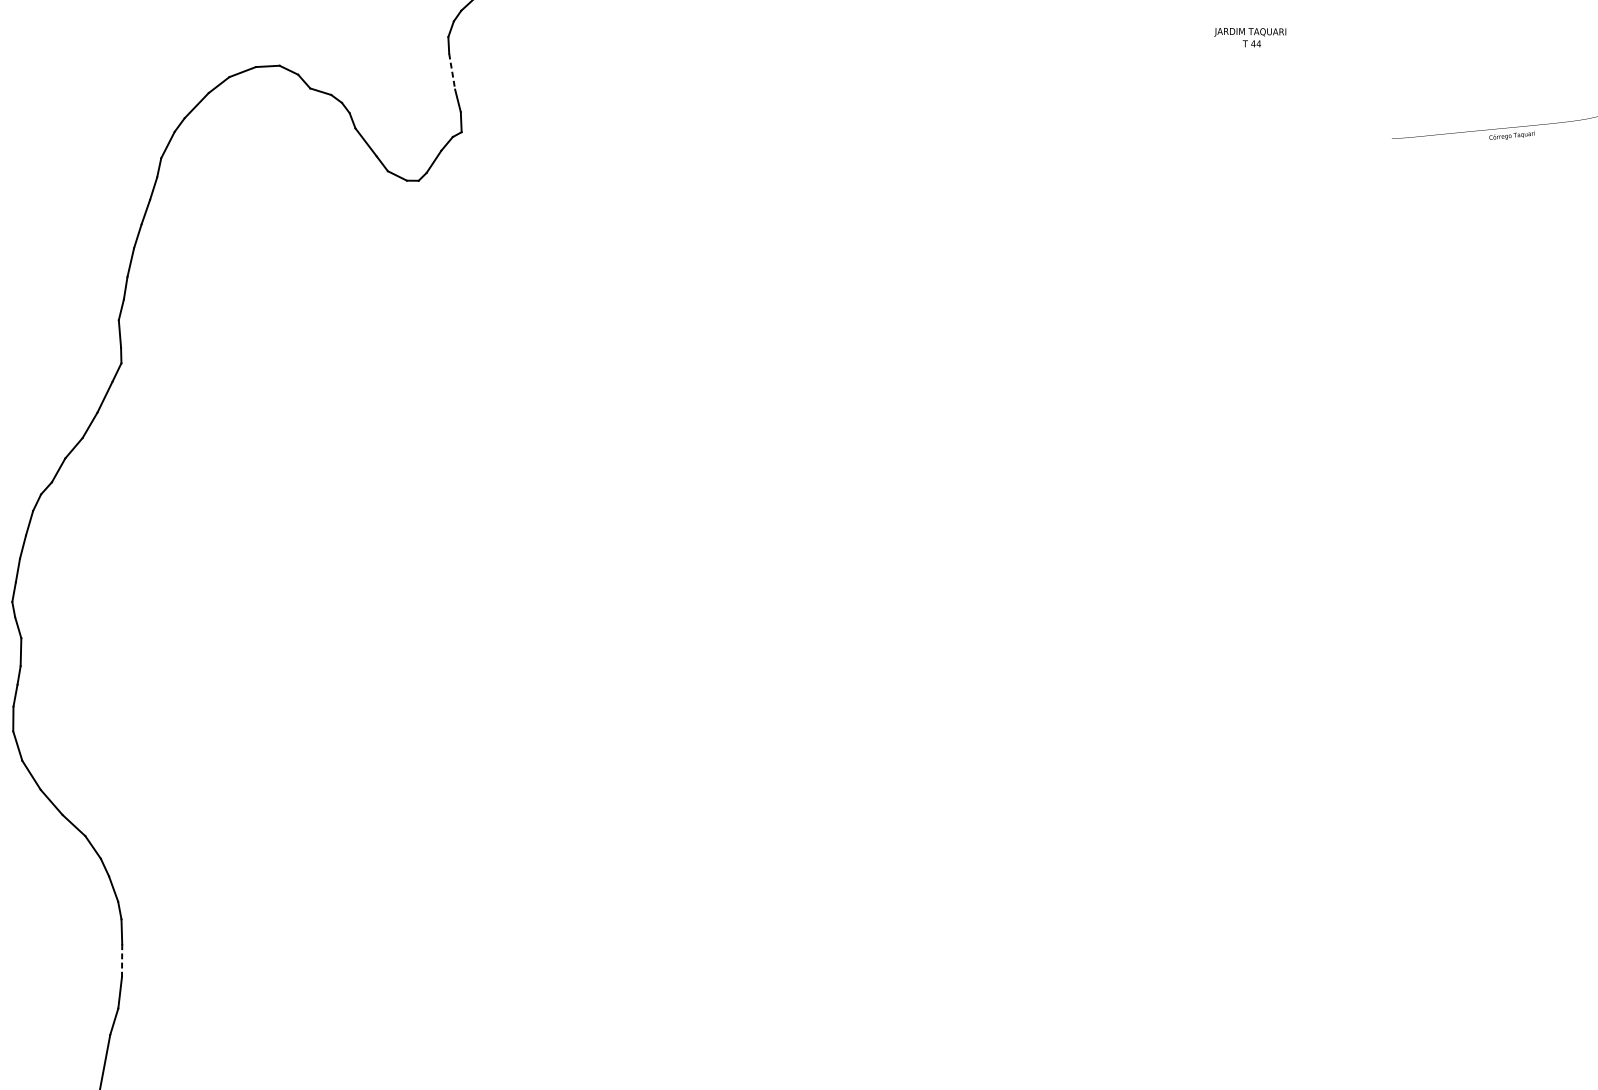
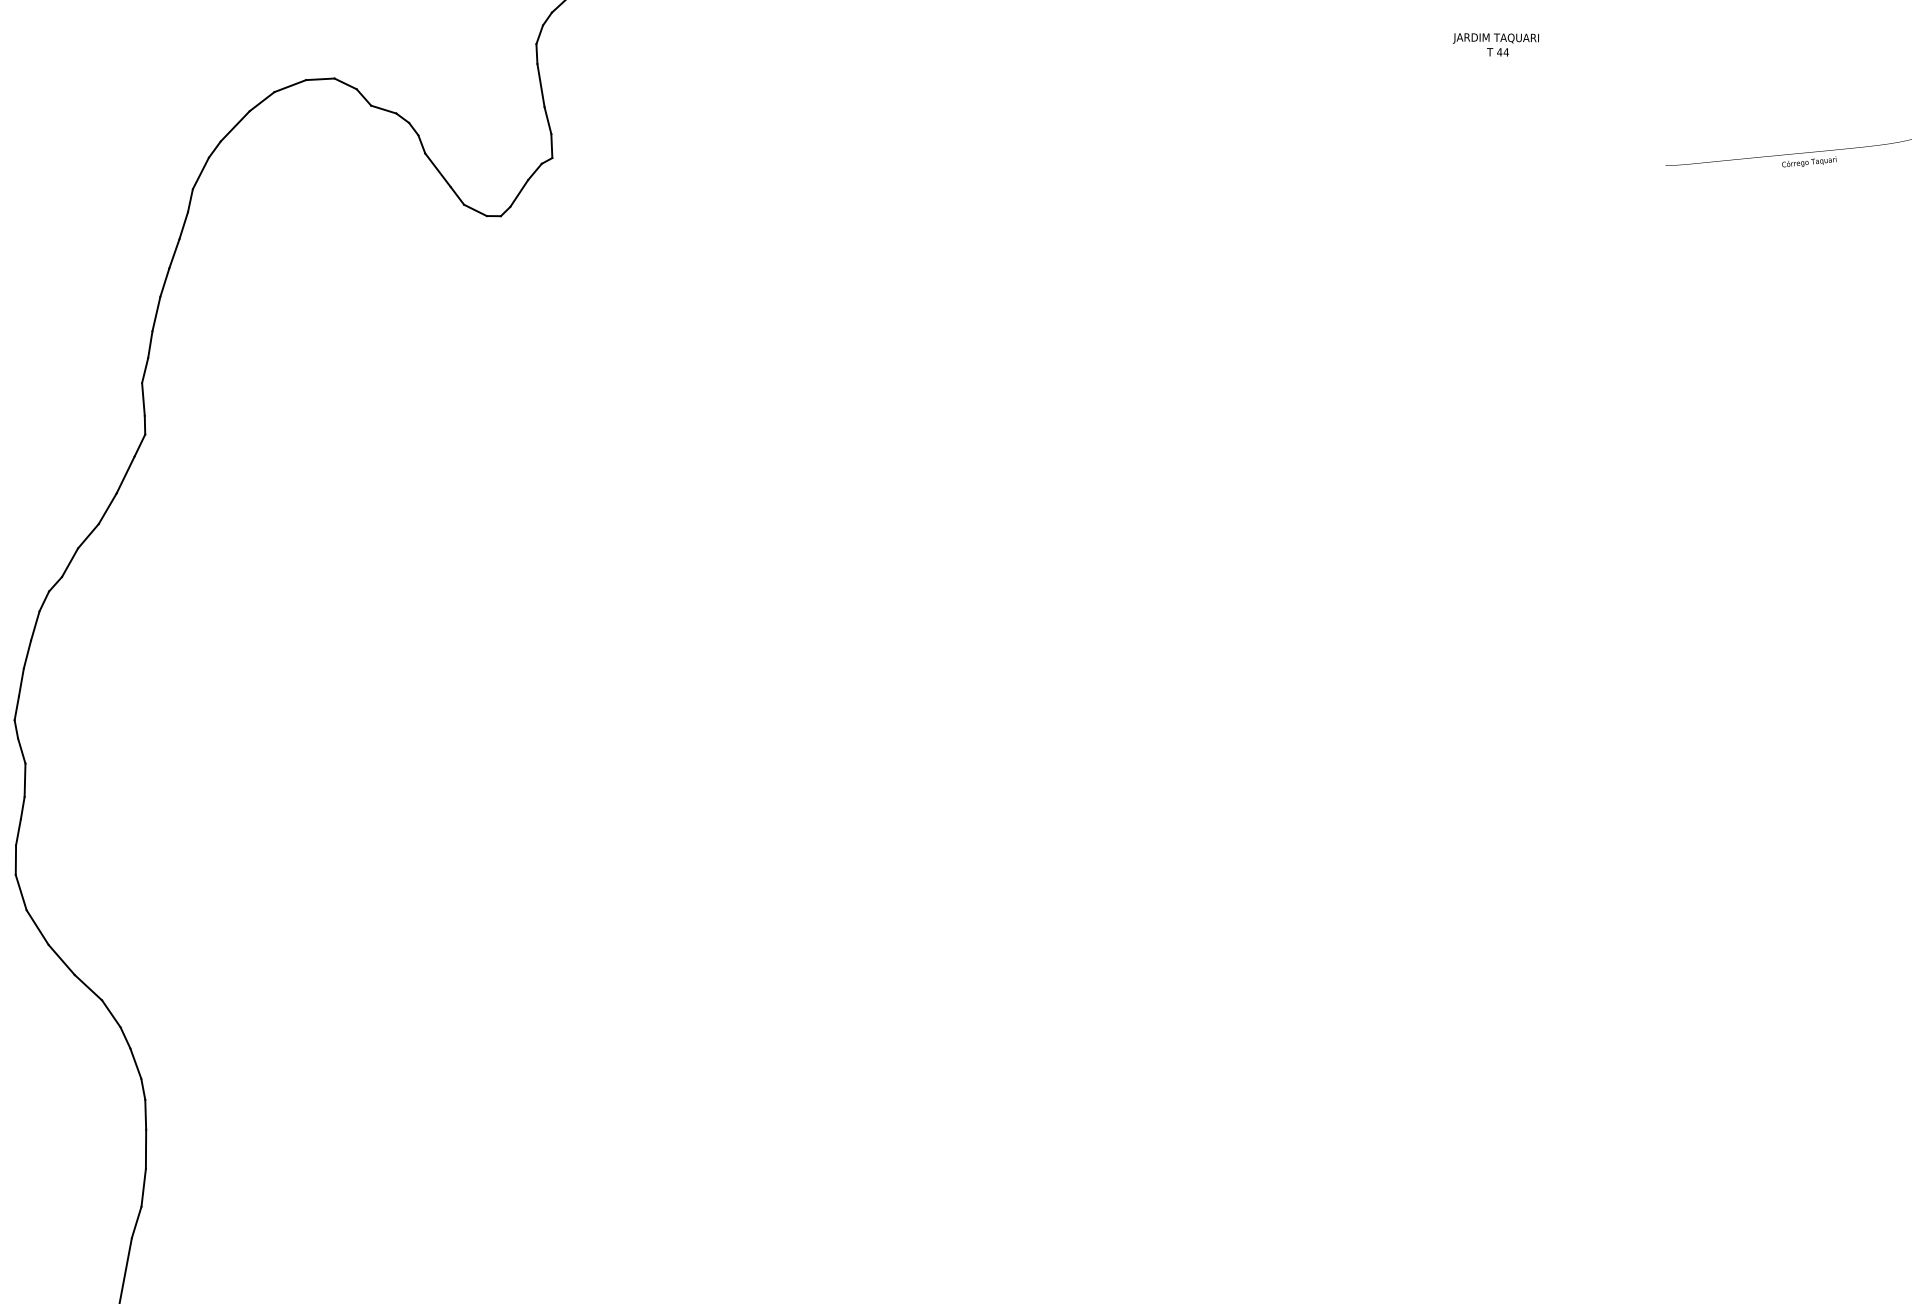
line: (452, 71) -> (541, 85), dashed -> solid
line: (122, 960) -> (146, 1149), dashed -> solid

